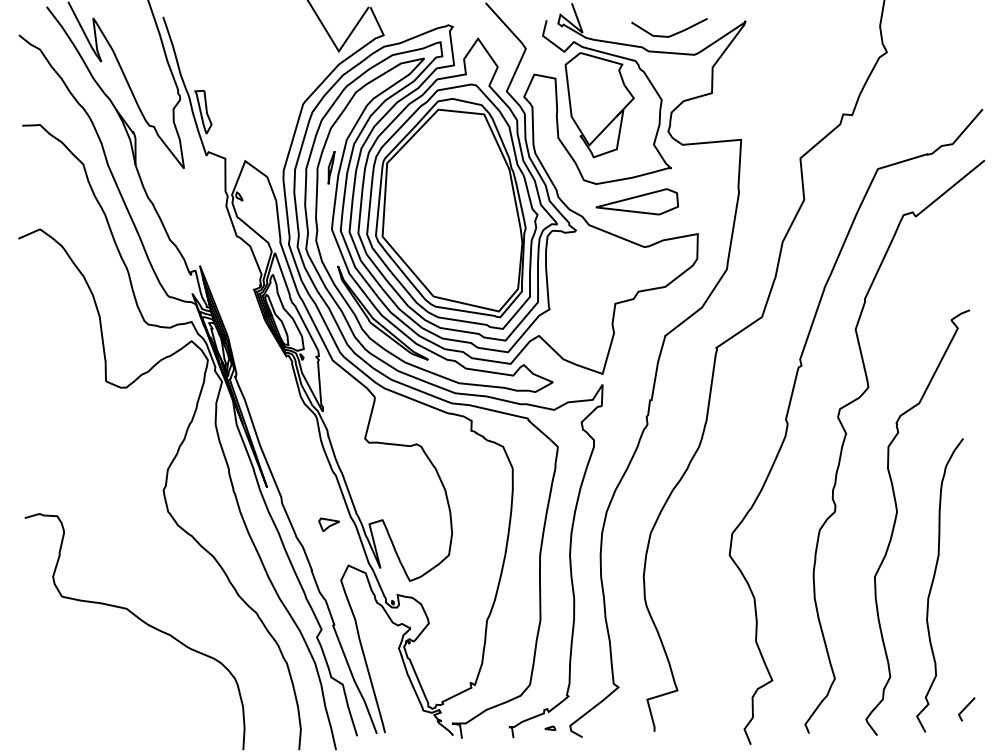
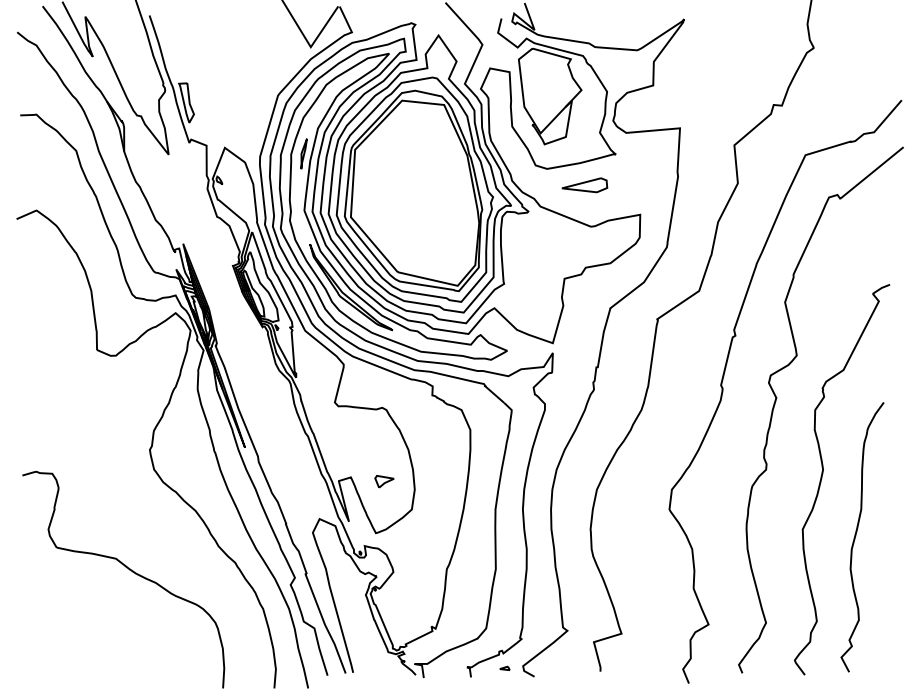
line: (671, 34) -> (616, 31), removed
part: (637, 201) -> (584, 184), size x0.6
part: (328, 524) -> (383, 481), moved
line: (966, 708) -> (886, 650), removed

